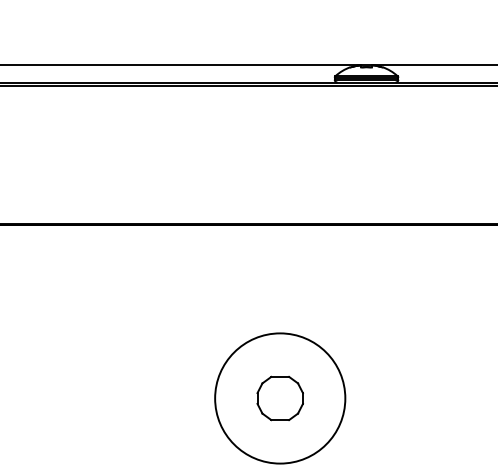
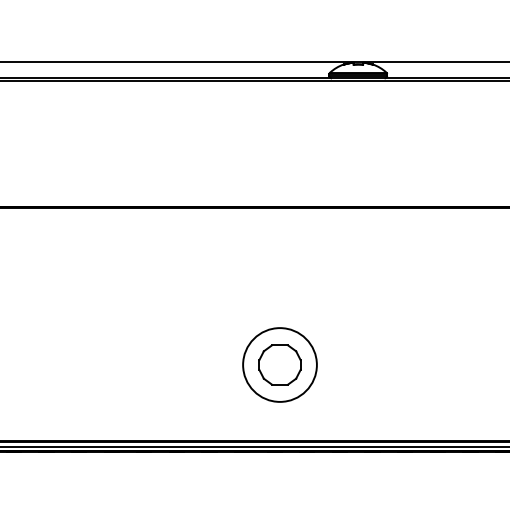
circle: (279, 397) -> (279, 364), size x0.62

